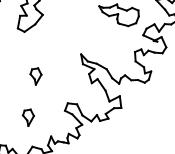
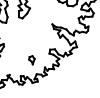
part: (34, 76) -> (31, 39), removed

